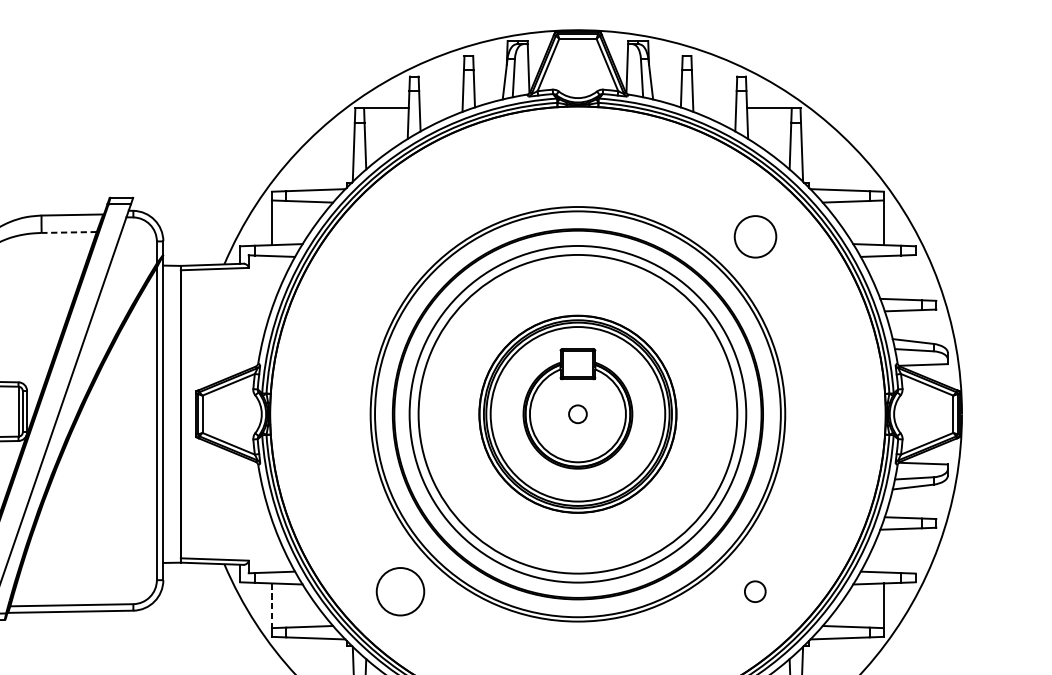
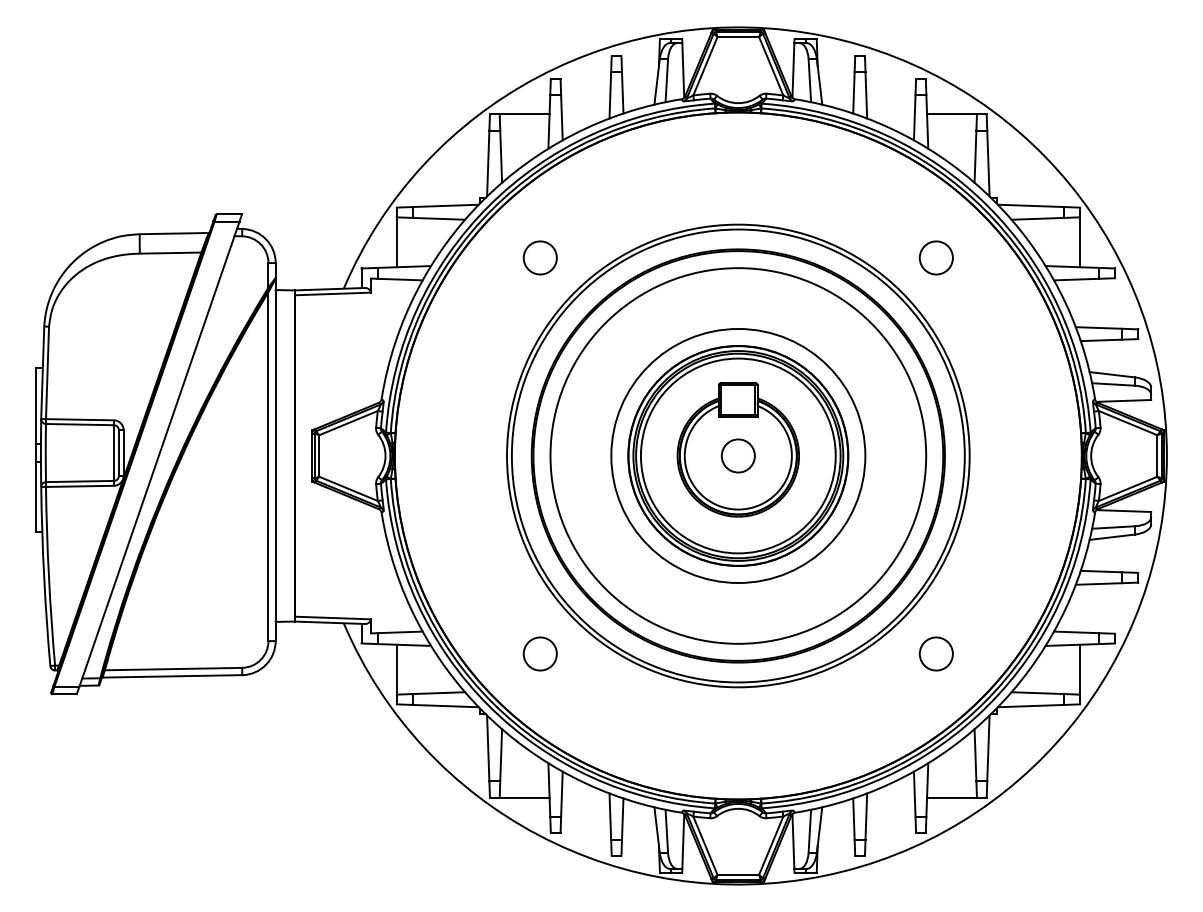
line: (69, 232) -> (170, 253), dashed -> solid
circle: (399, 236) -> (539, 257), added
circle: (754, 236) -> (935, 257), size x0.71
circle: (577, 413) -> (737, 455), size x1.67
circle: (578, 413) -> (738, 455), size x0.71
circle: (399, 591) -> (539, 653), size x0.62
circle: (754, 591) -> (935, 653), size x1.43
line: (271, 605) -> (396, 669), dashed -> solid

